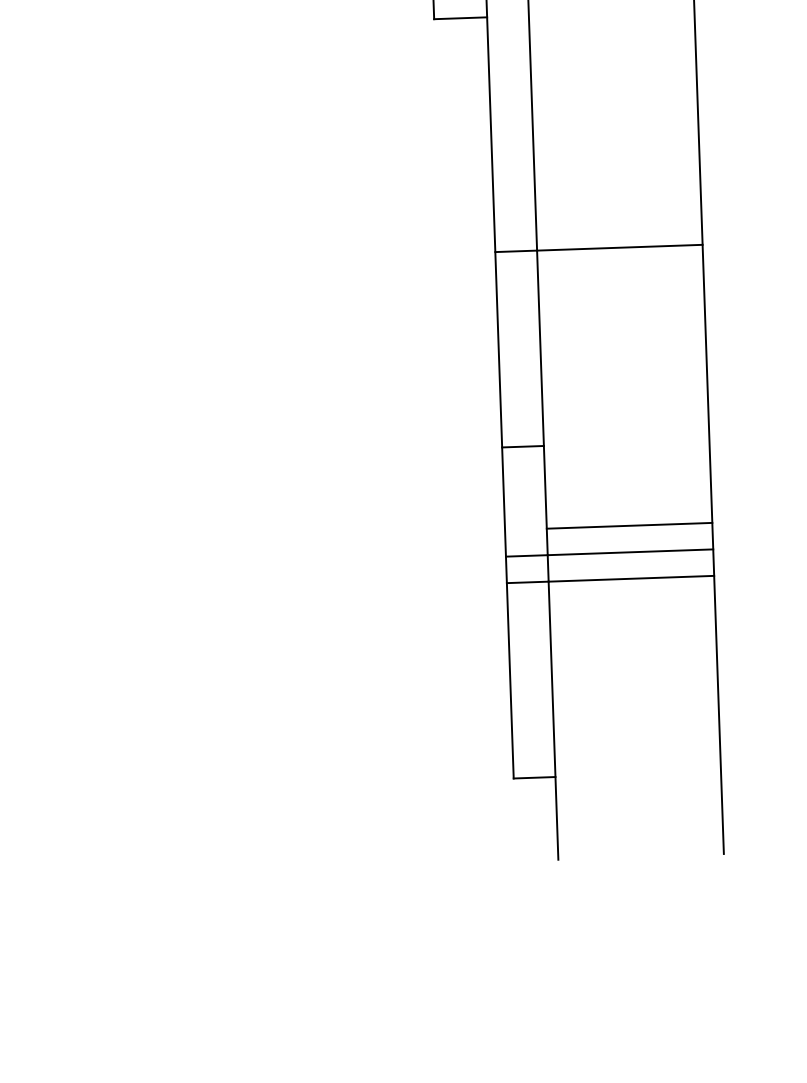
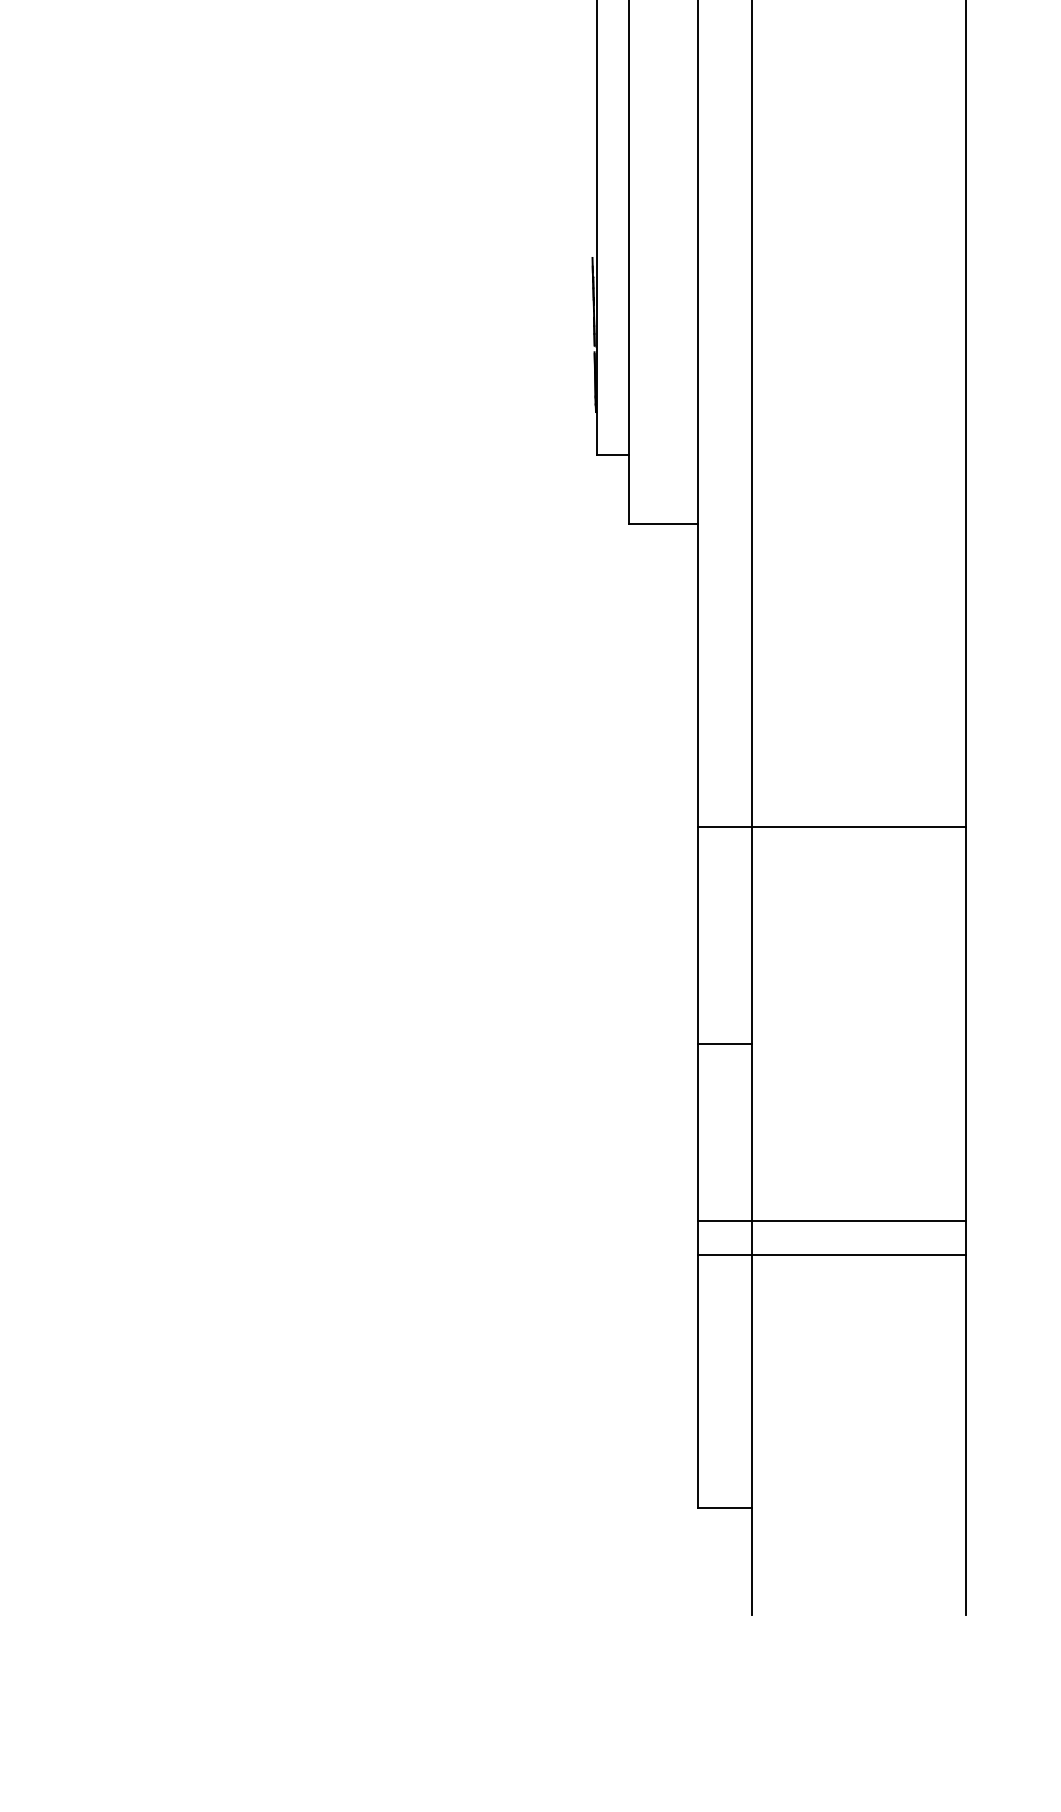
line: (522, 446) -> (724, 1043), moved
line: (629, 525) -> (858, 1186), removed

